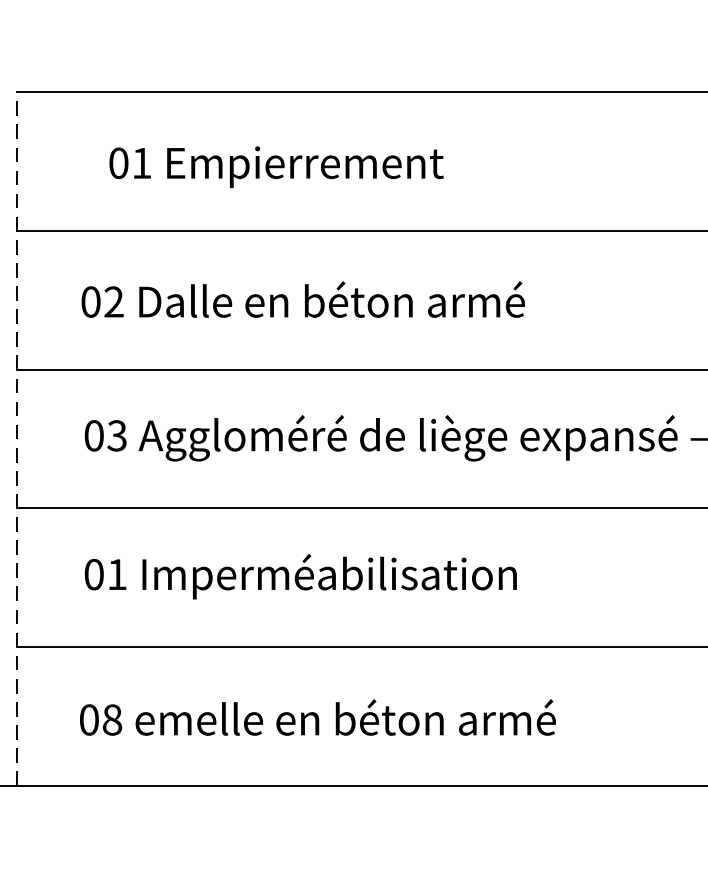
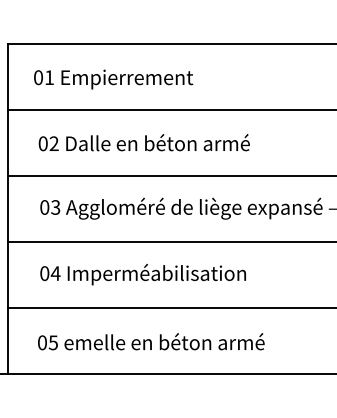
text: (276, 167) -> (113, 79), moved
line: (15, 437) -> (7, 208), dashed -> solid
text: (116, 574) -> (55, 273), 01 -> 04
text: (110, 719) -> (52, 342), 08 -> 05

